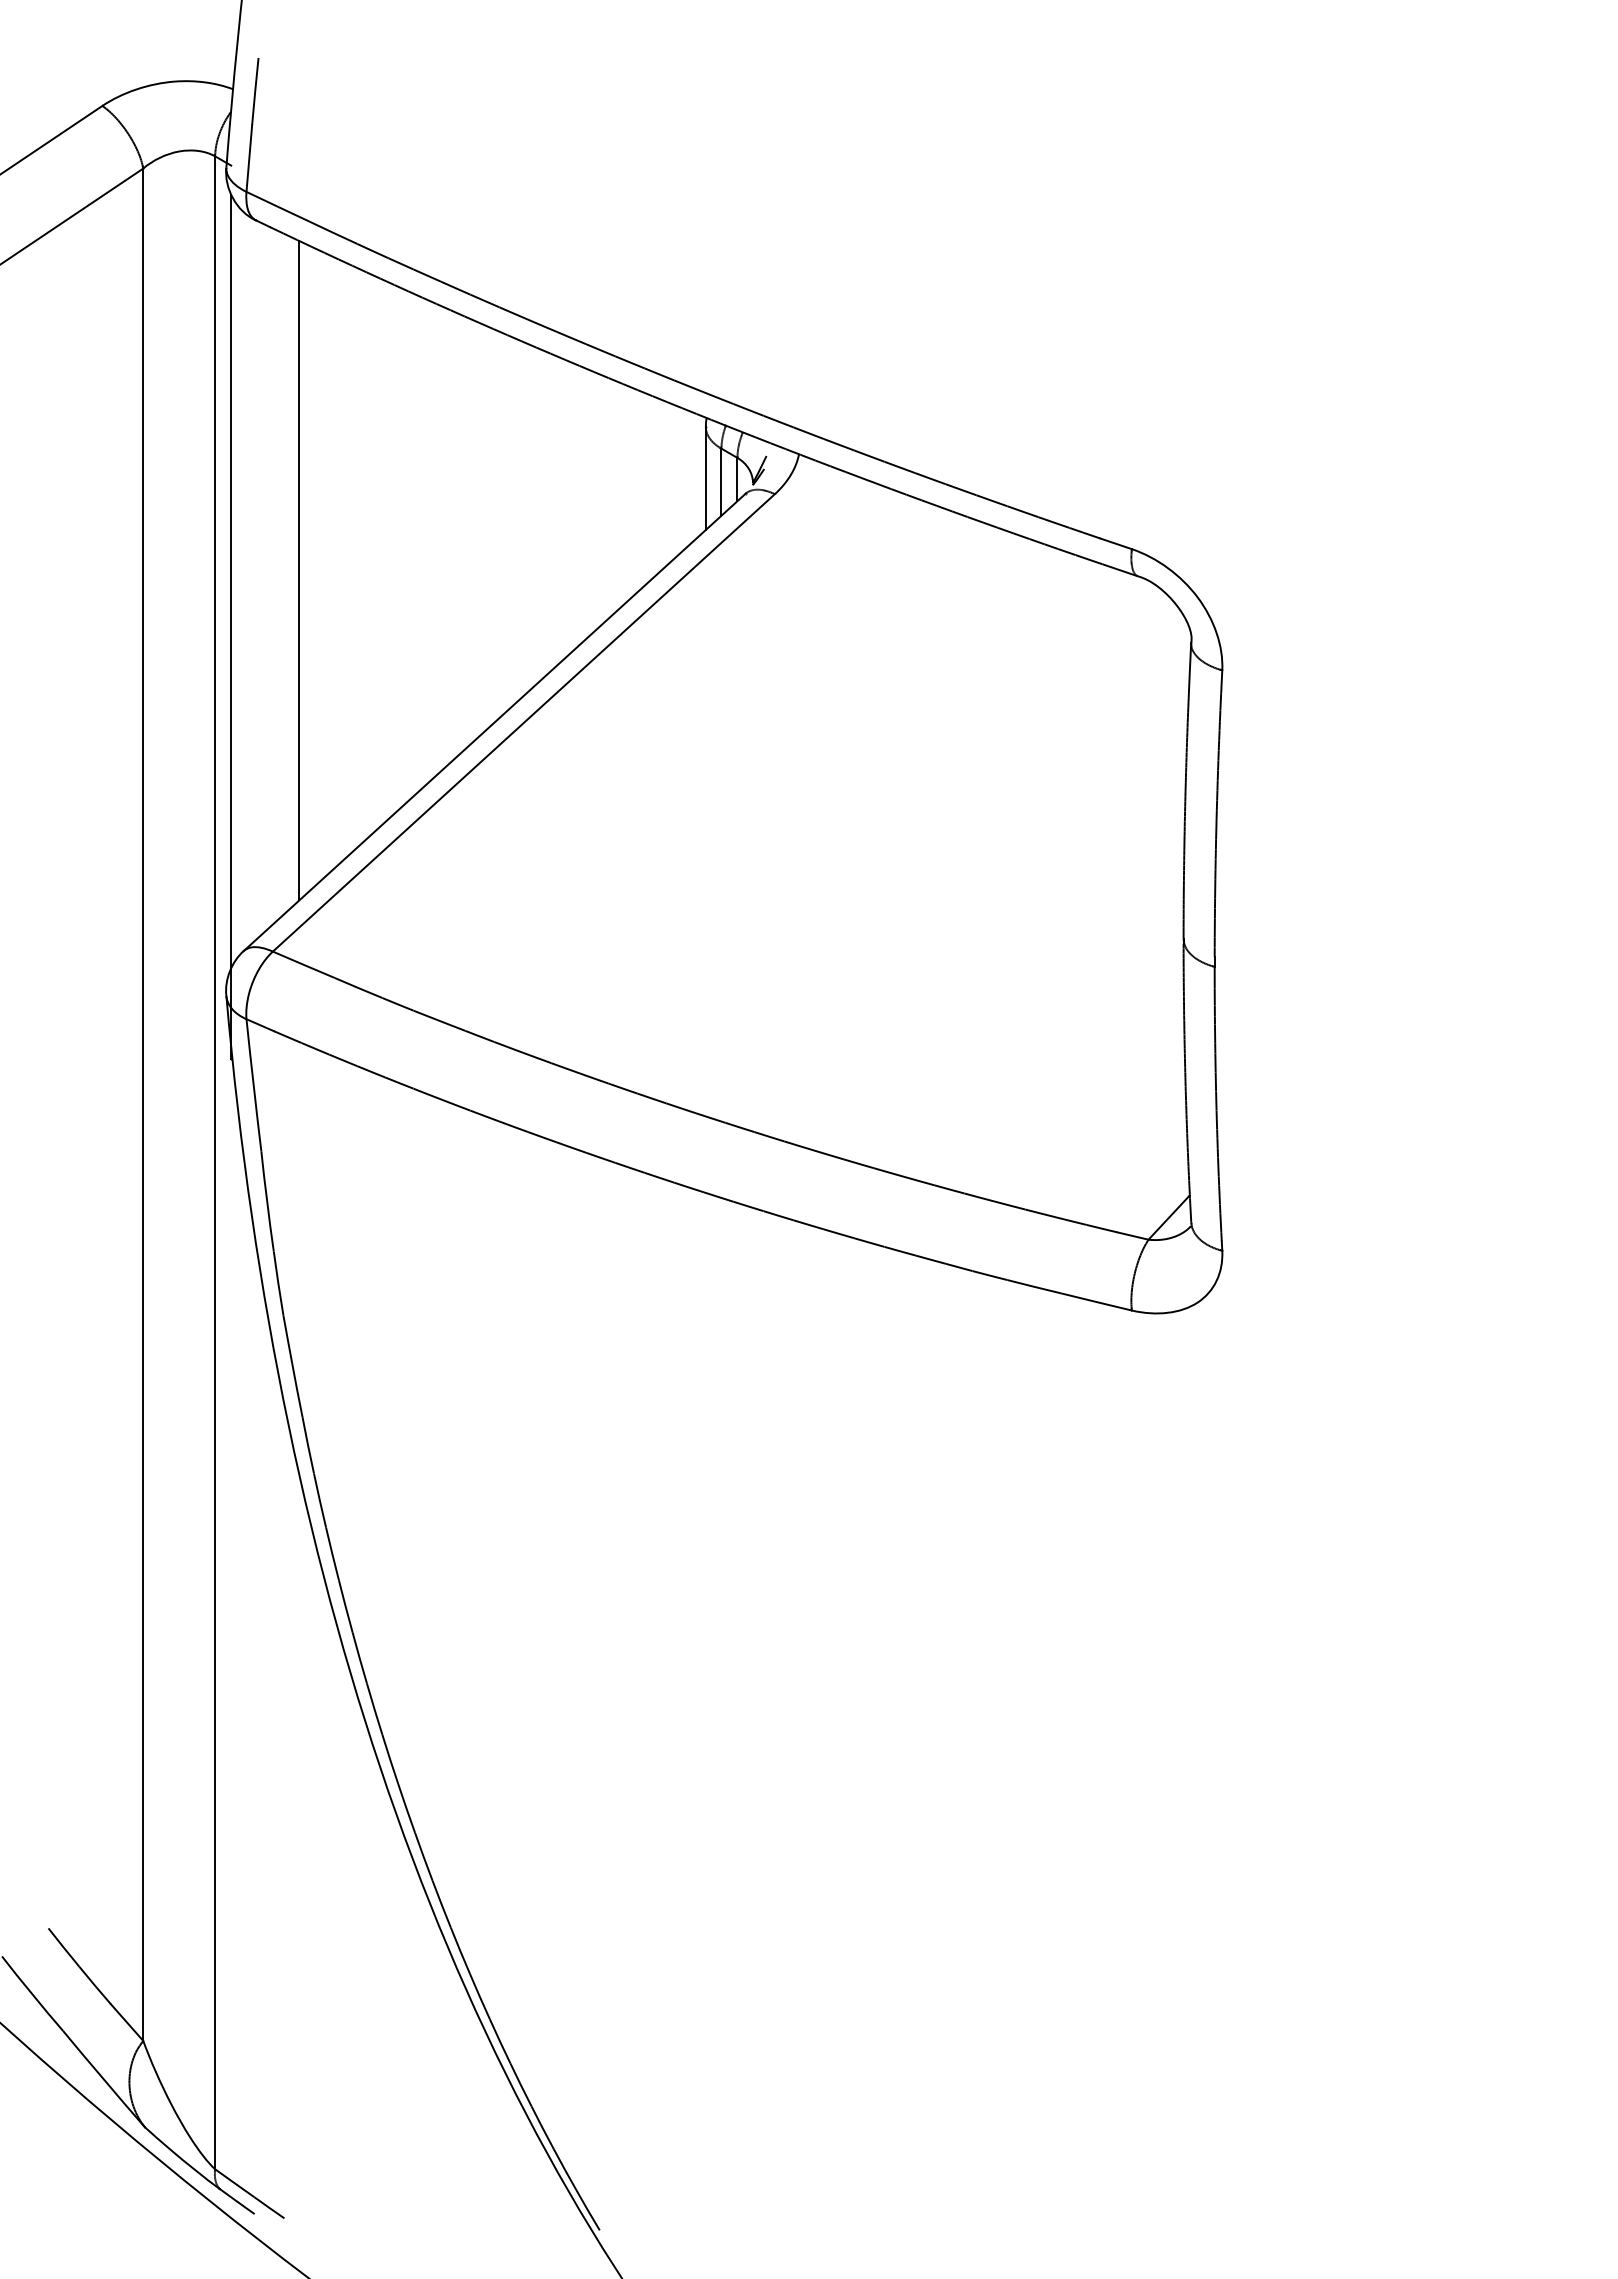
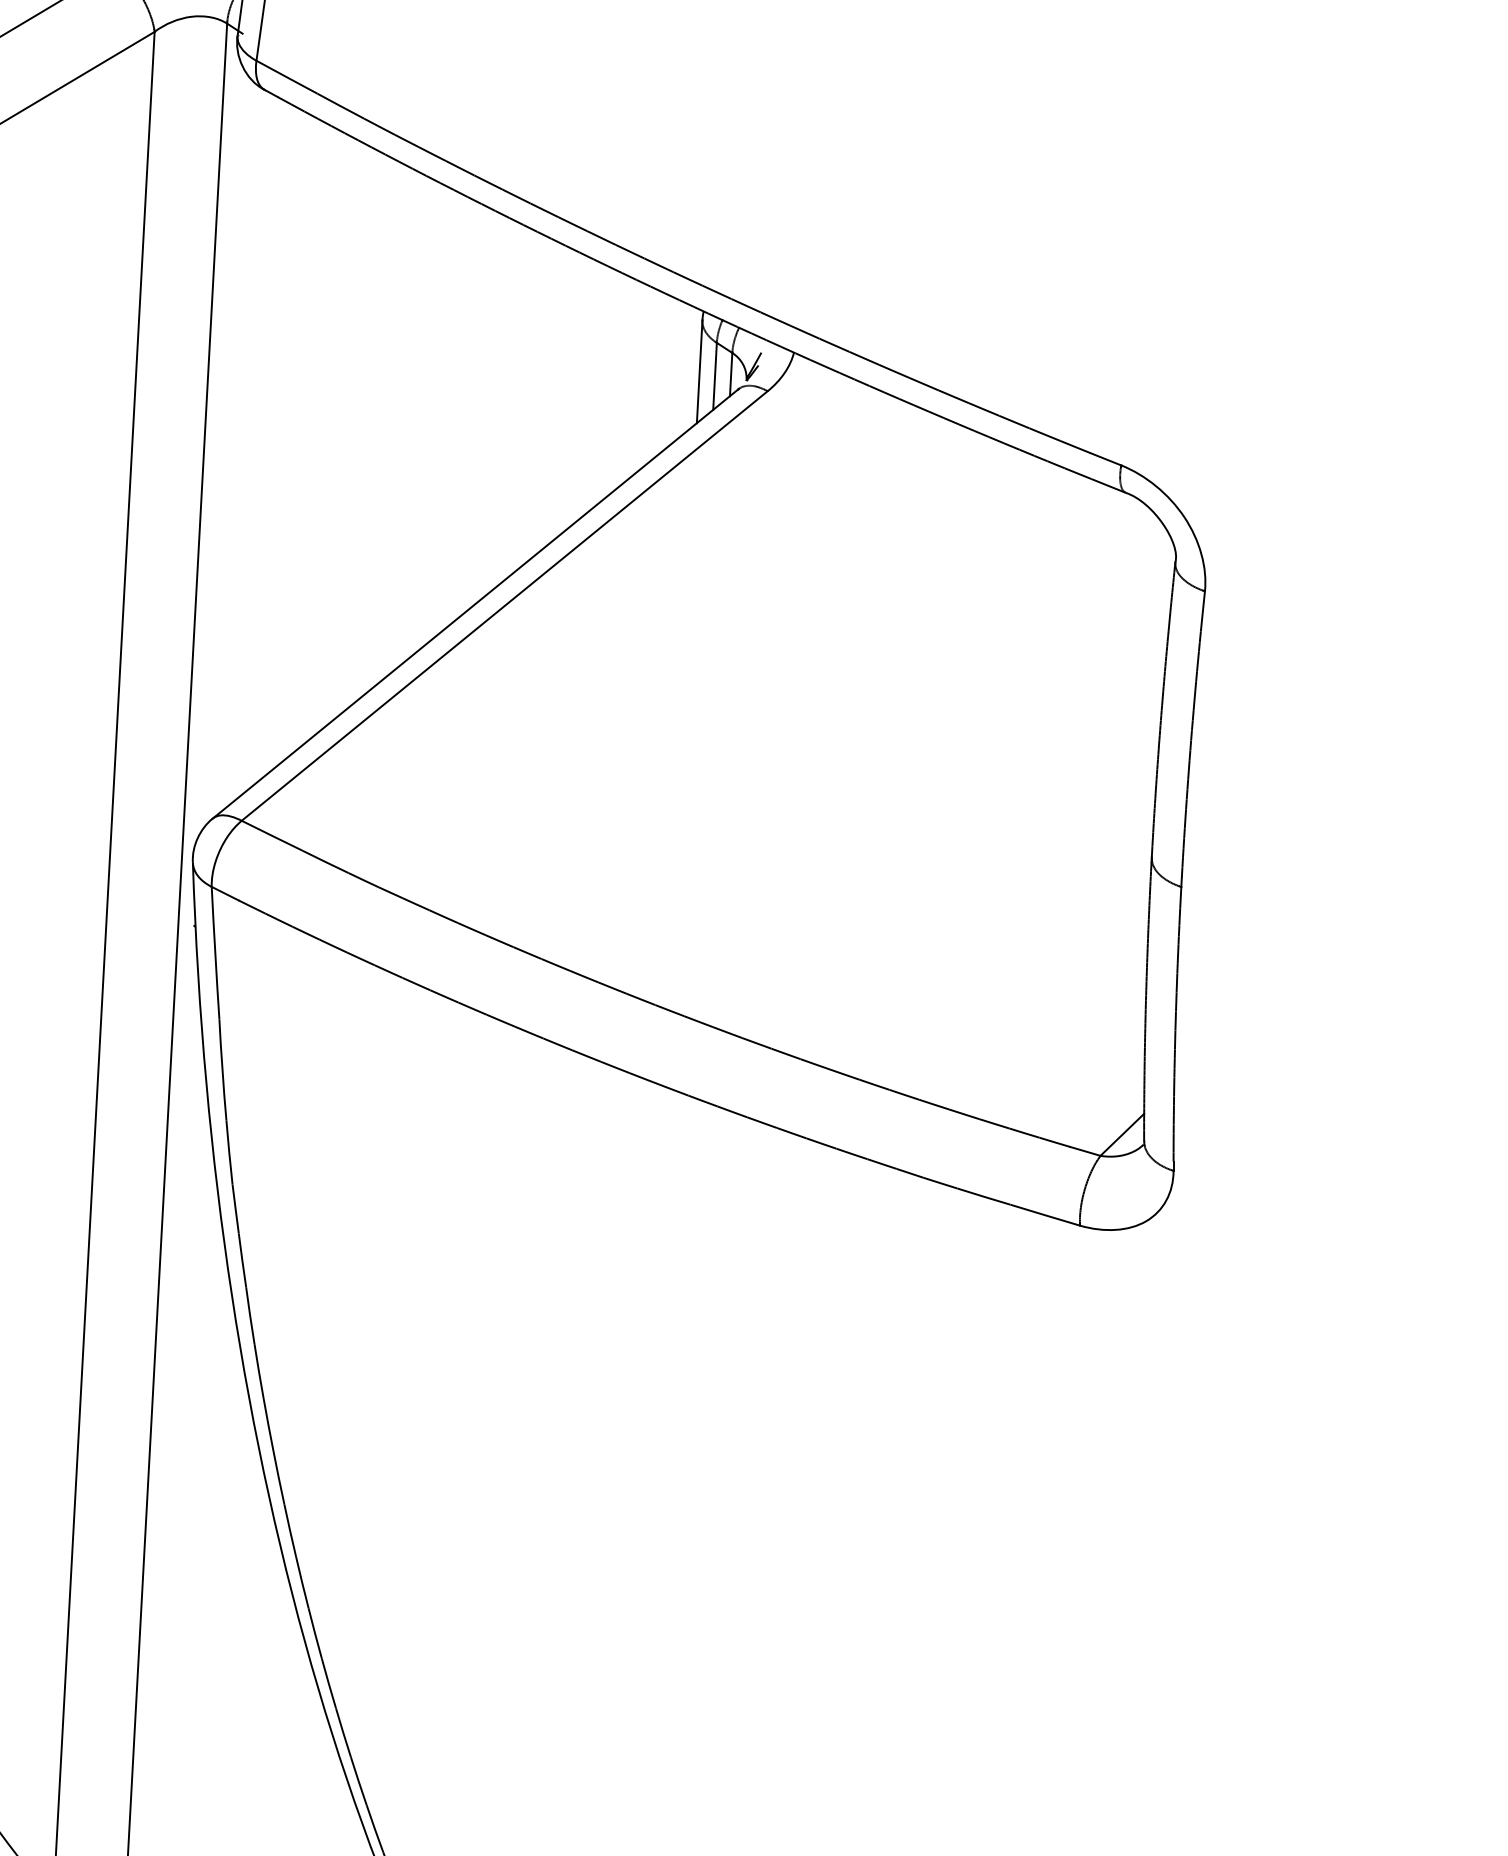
line: (299, 570) -> (288, 441), removed
line: (231, 626) -> (217, 493), removed

